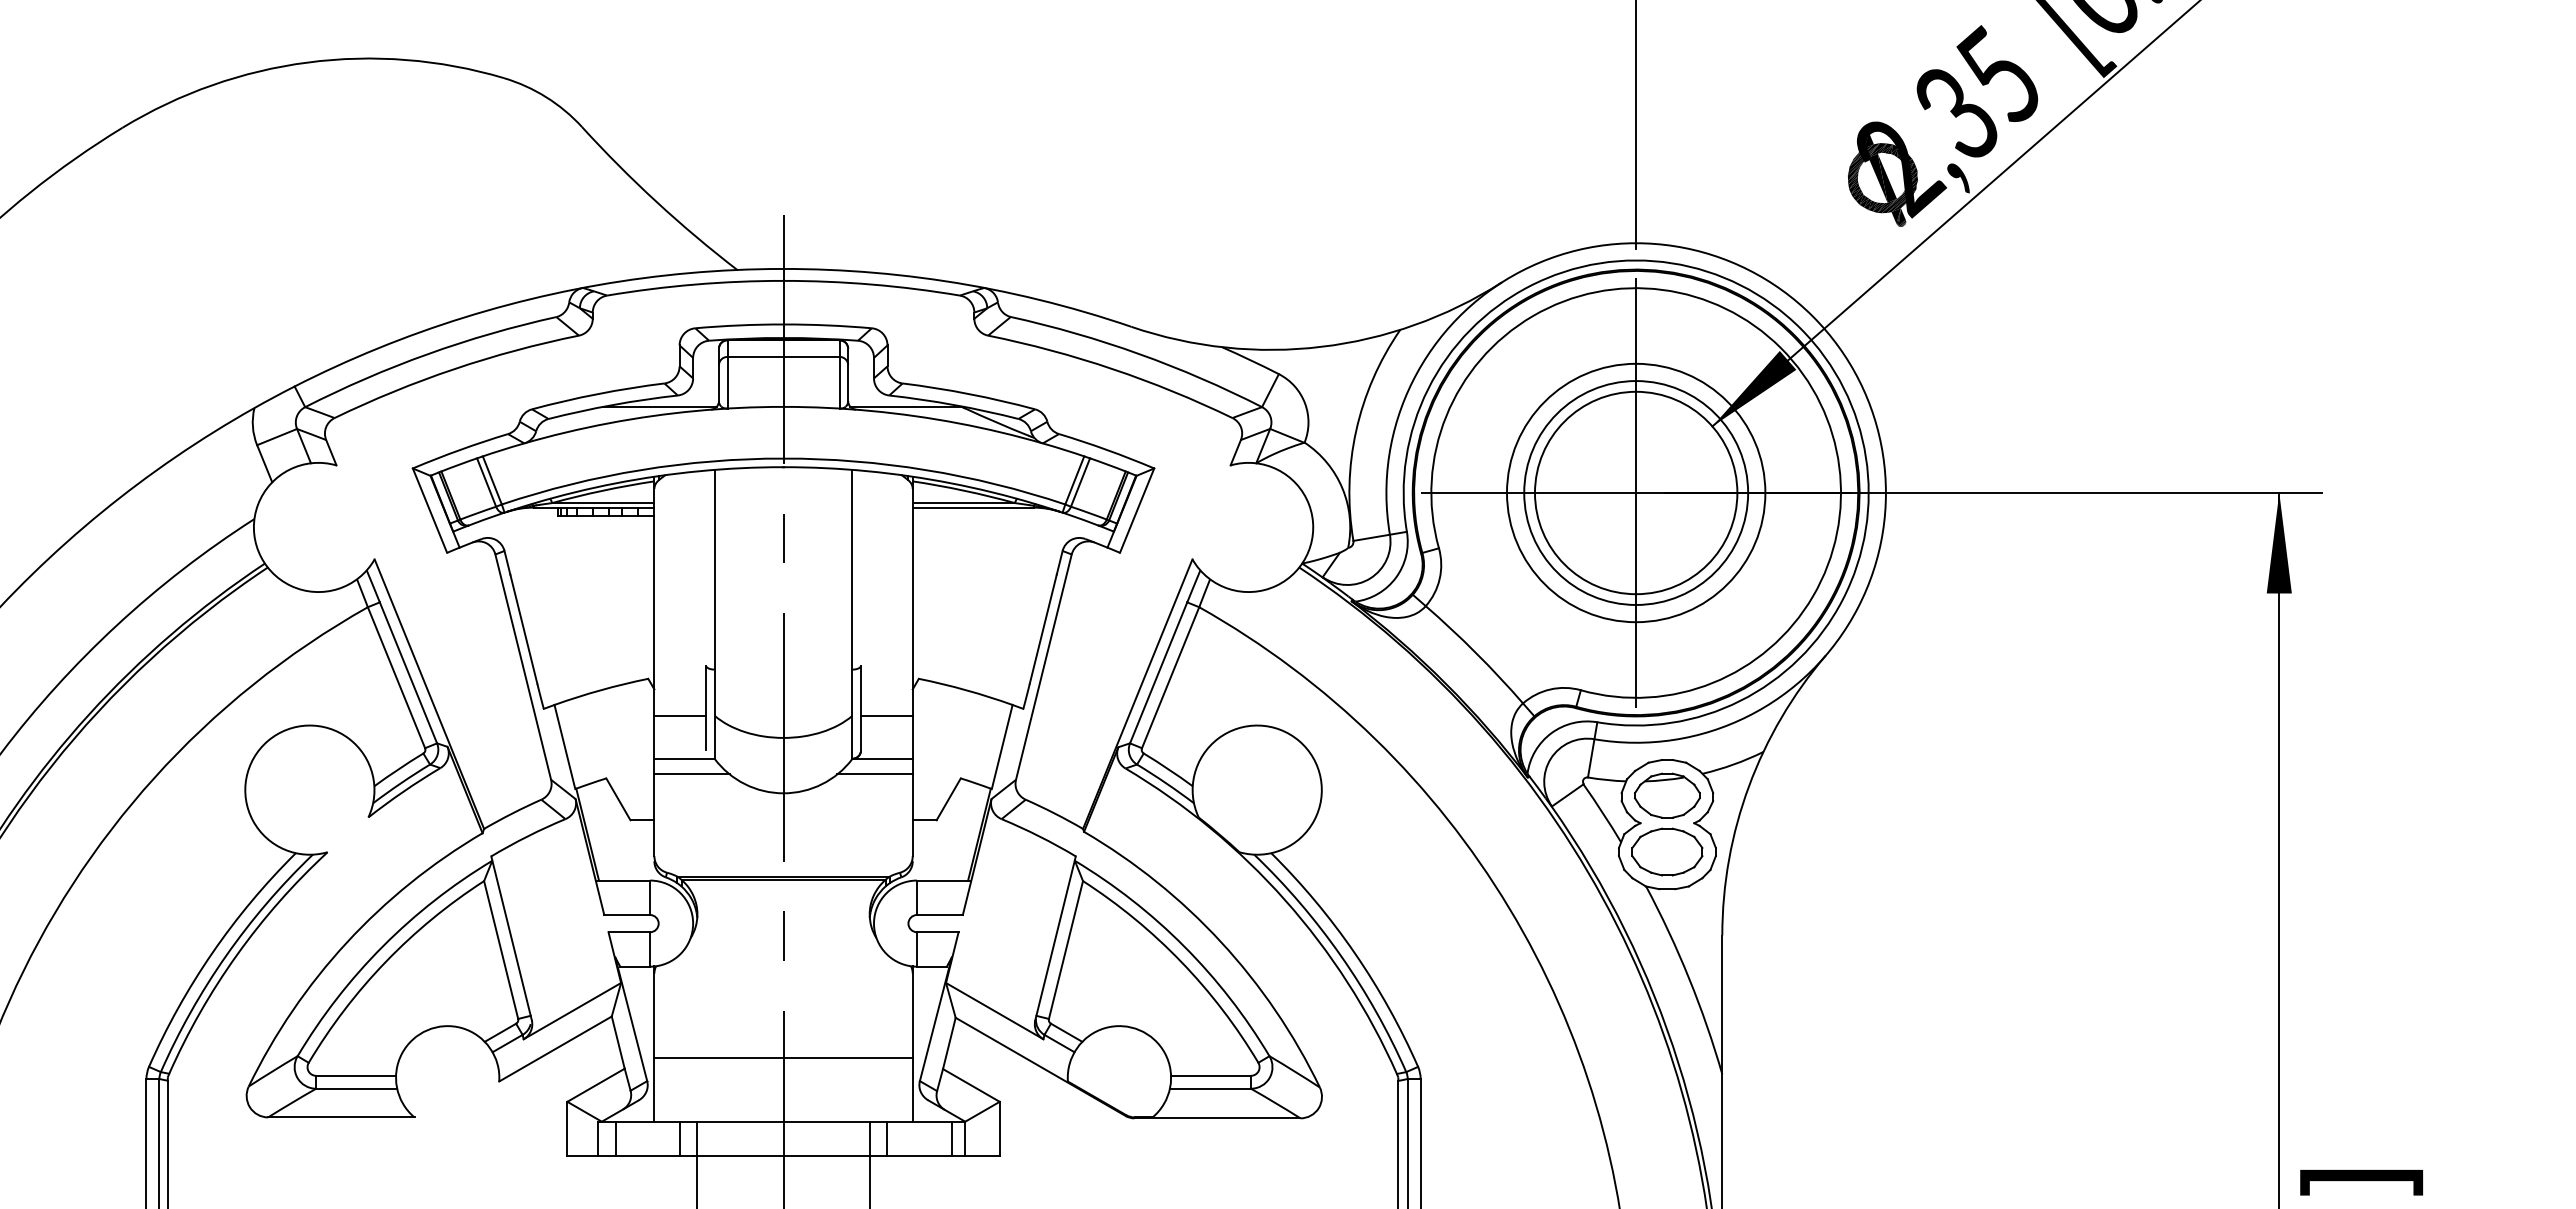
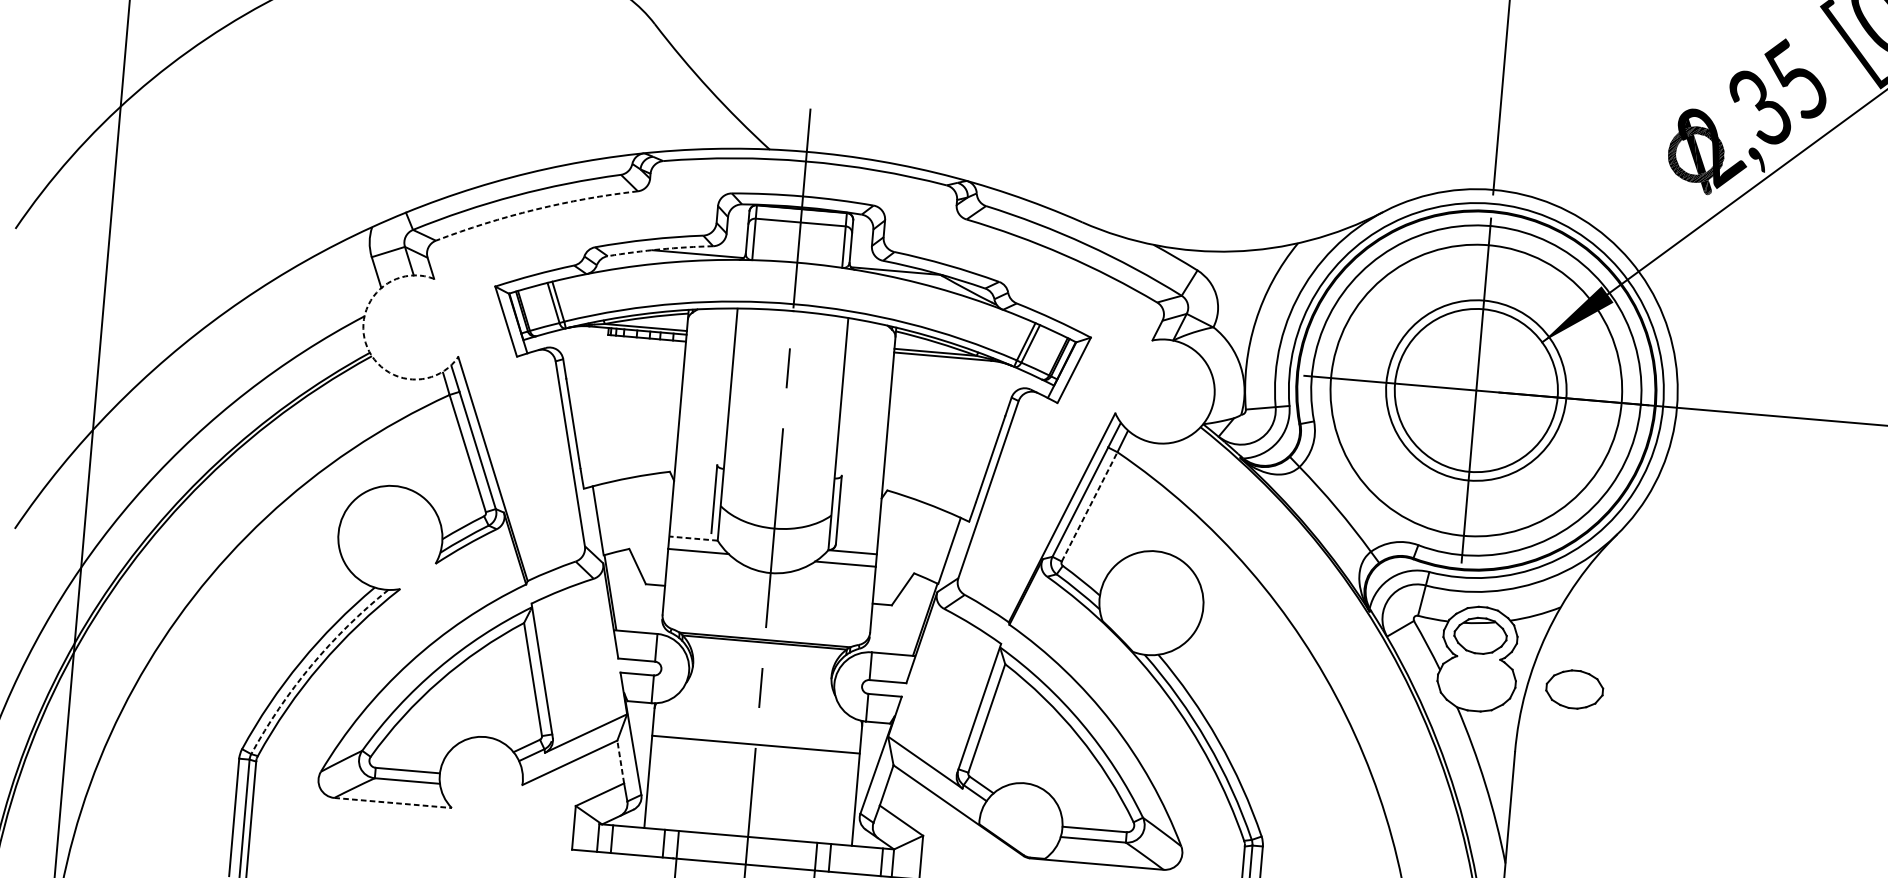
arc: (454, 369) -> (535, 209), solid -> dashed
arc: (612, 405) -> (660, 249), solid -> dashed
circle: (1636, 492) -> (1476, 390), size x1.4
arc: (258, 551) -> (365, 342), solid -> dashed
line: (1170, 677) -> (1089, 506), solid -> dashed
line: (680, 715) -> (693, 503), removed
line: (886, 715) -> (858, 517), removed
line: (684, 758) -> (693, 538), solid -> dashed
part: (1667, 851) -> (1574, 689), moved
arc: (226, 955) -> (312, 665), solid -> dashed
line: (618, 1042) -> (620, 761), solid -> dashed
line: (783, 1057) -> (755, 744), moved
line: (341, 1117) -> (393, 803), solid -> dashed

